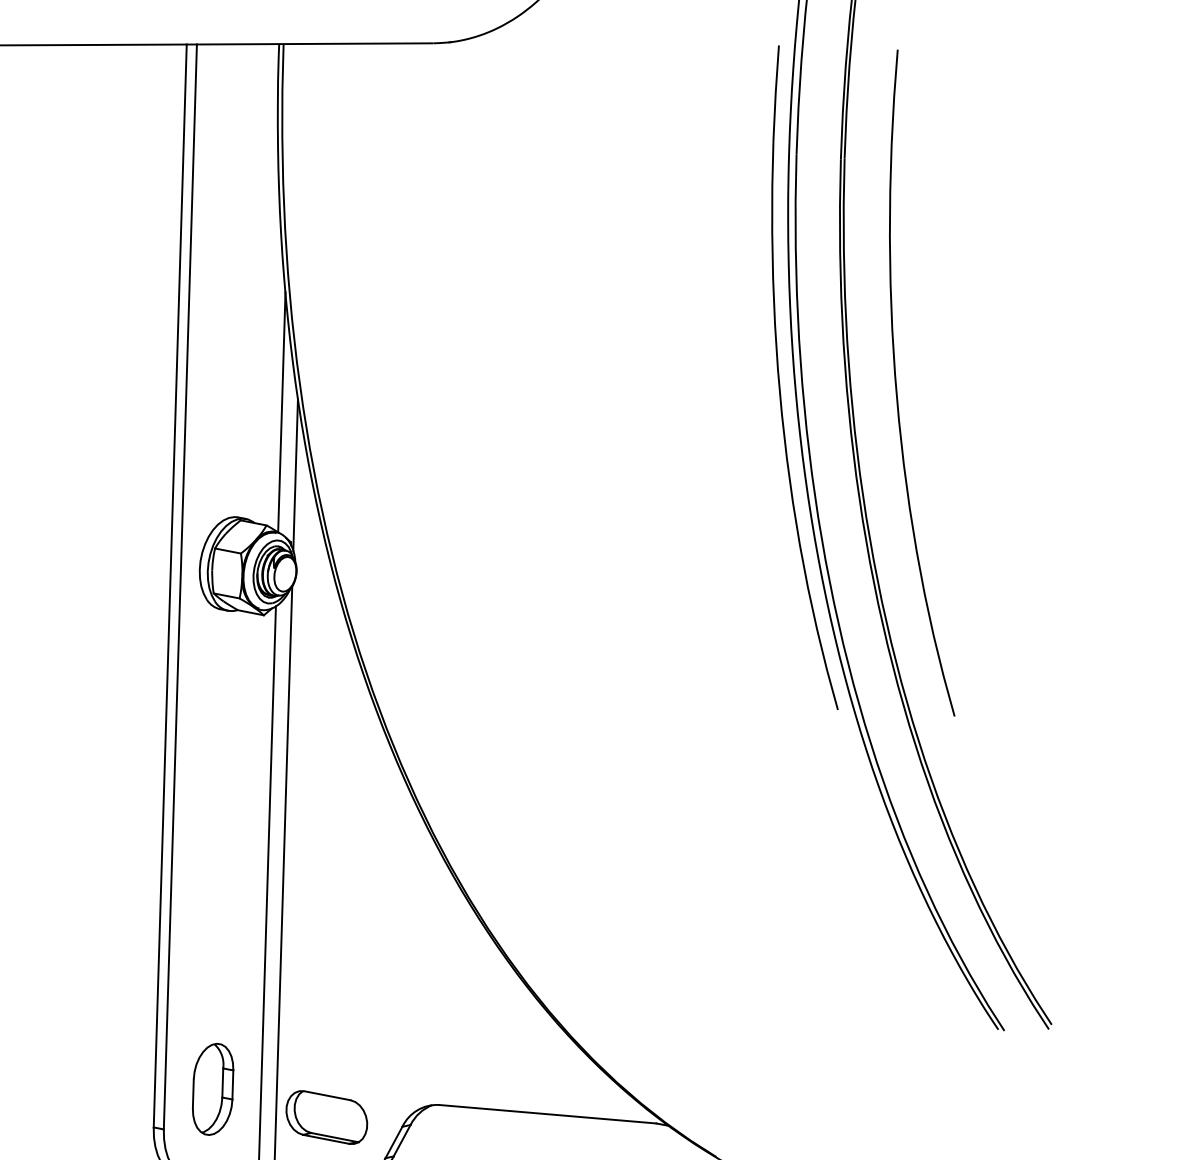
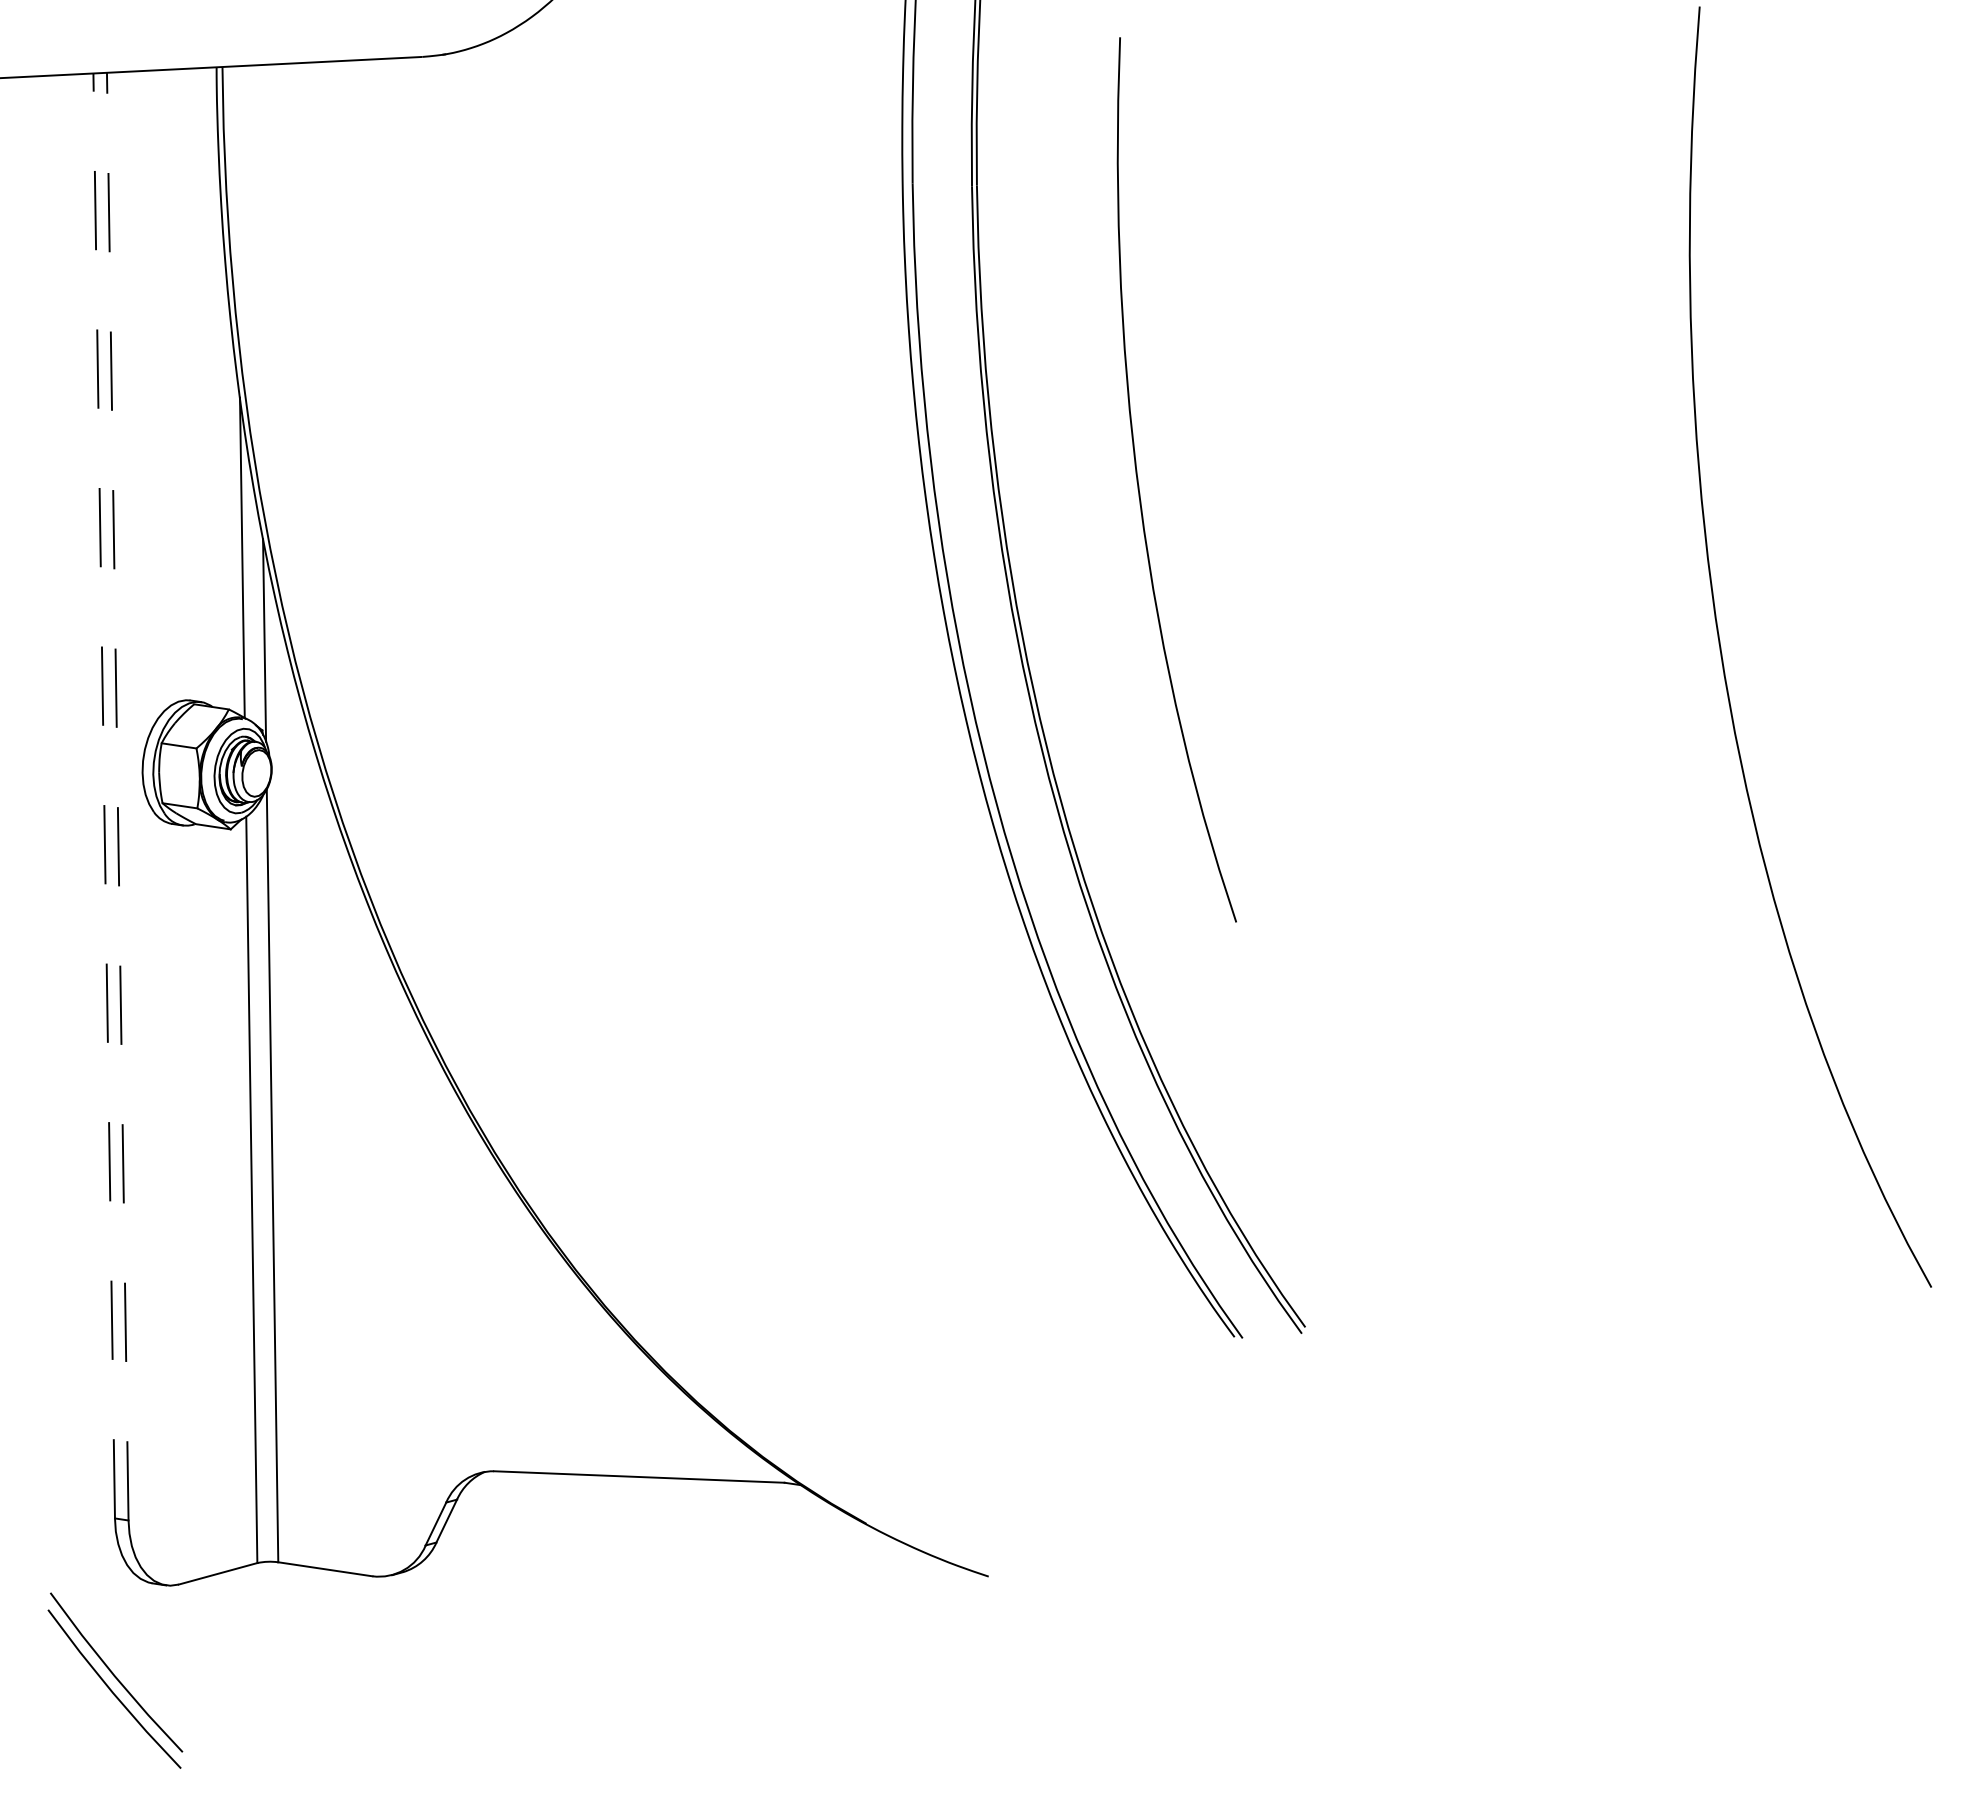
curve: (779, 376) -> (903, 480), removed
curve: (897, 385) -> (1139, 485), moved
line: (170, 585) -> (104, 795), solid -> dashed
line: (180, 586) -> (117, 796), solid -> dashed
part: (212, 1089) -> (191, 1464), removed
part: (326, 1117) -> (344, 1494), removed

